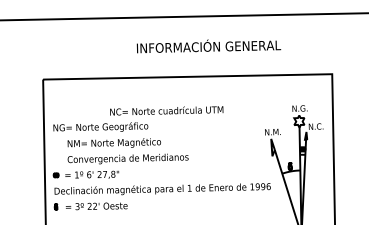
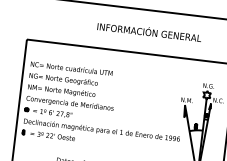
text: (166, 110) -> (71, 68), moved
text: (127, 151) -> (70, 98), moved

